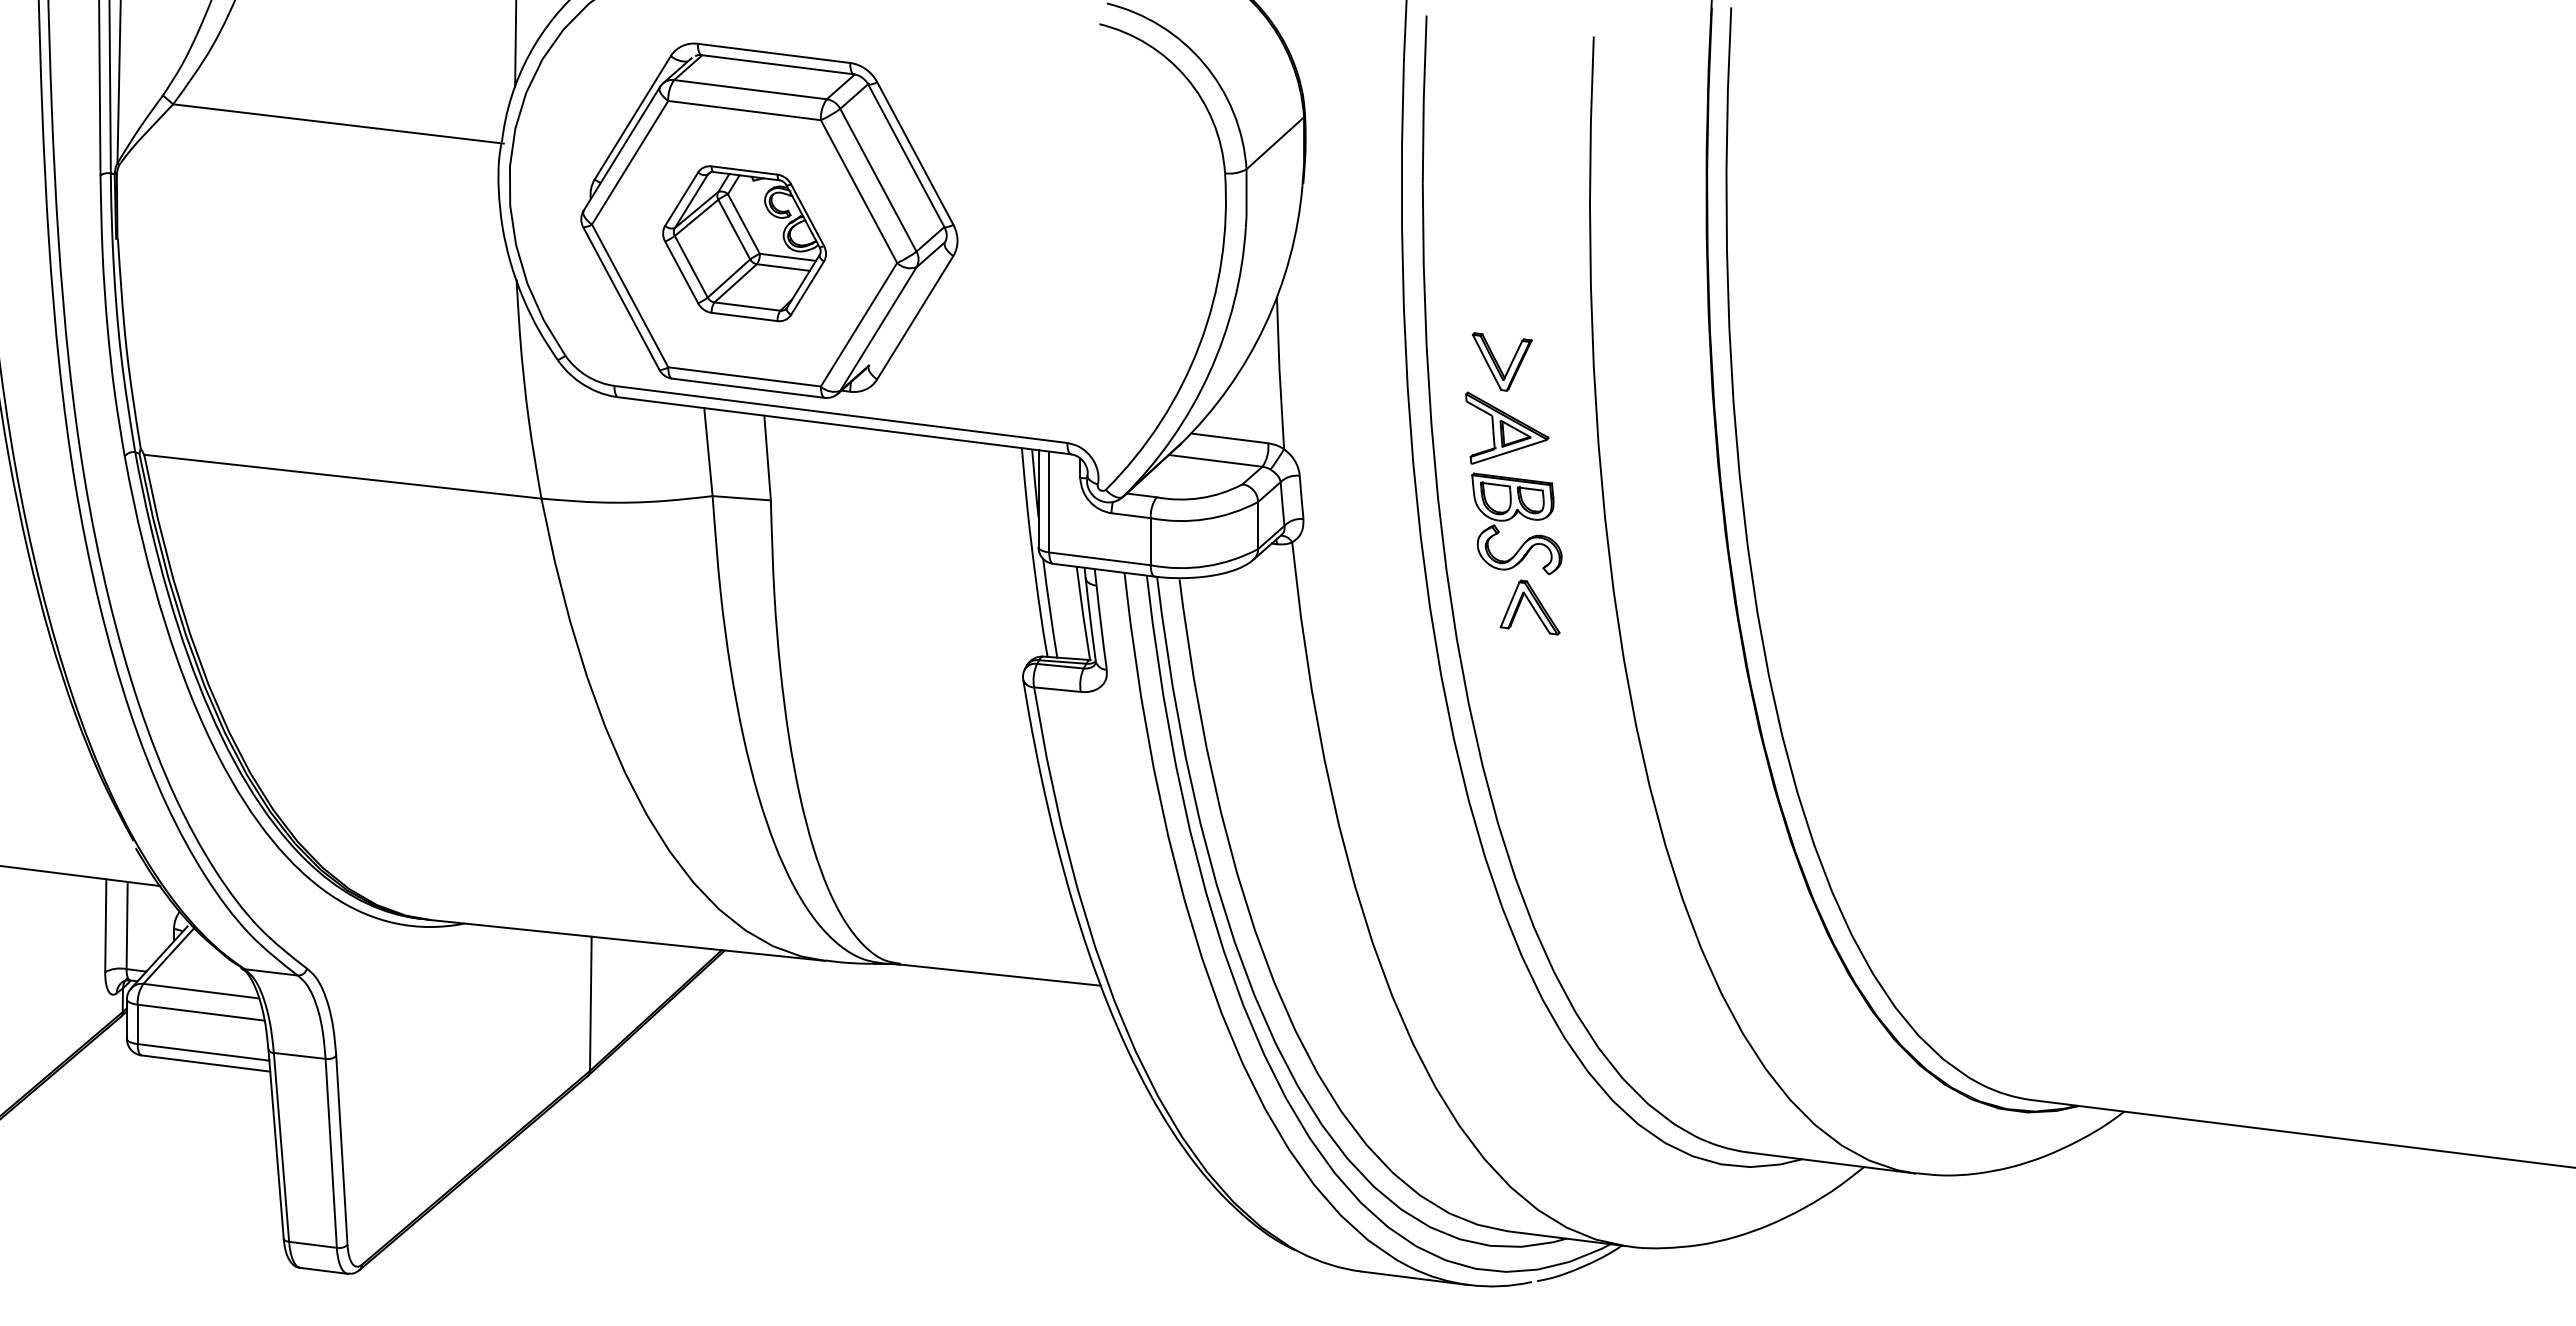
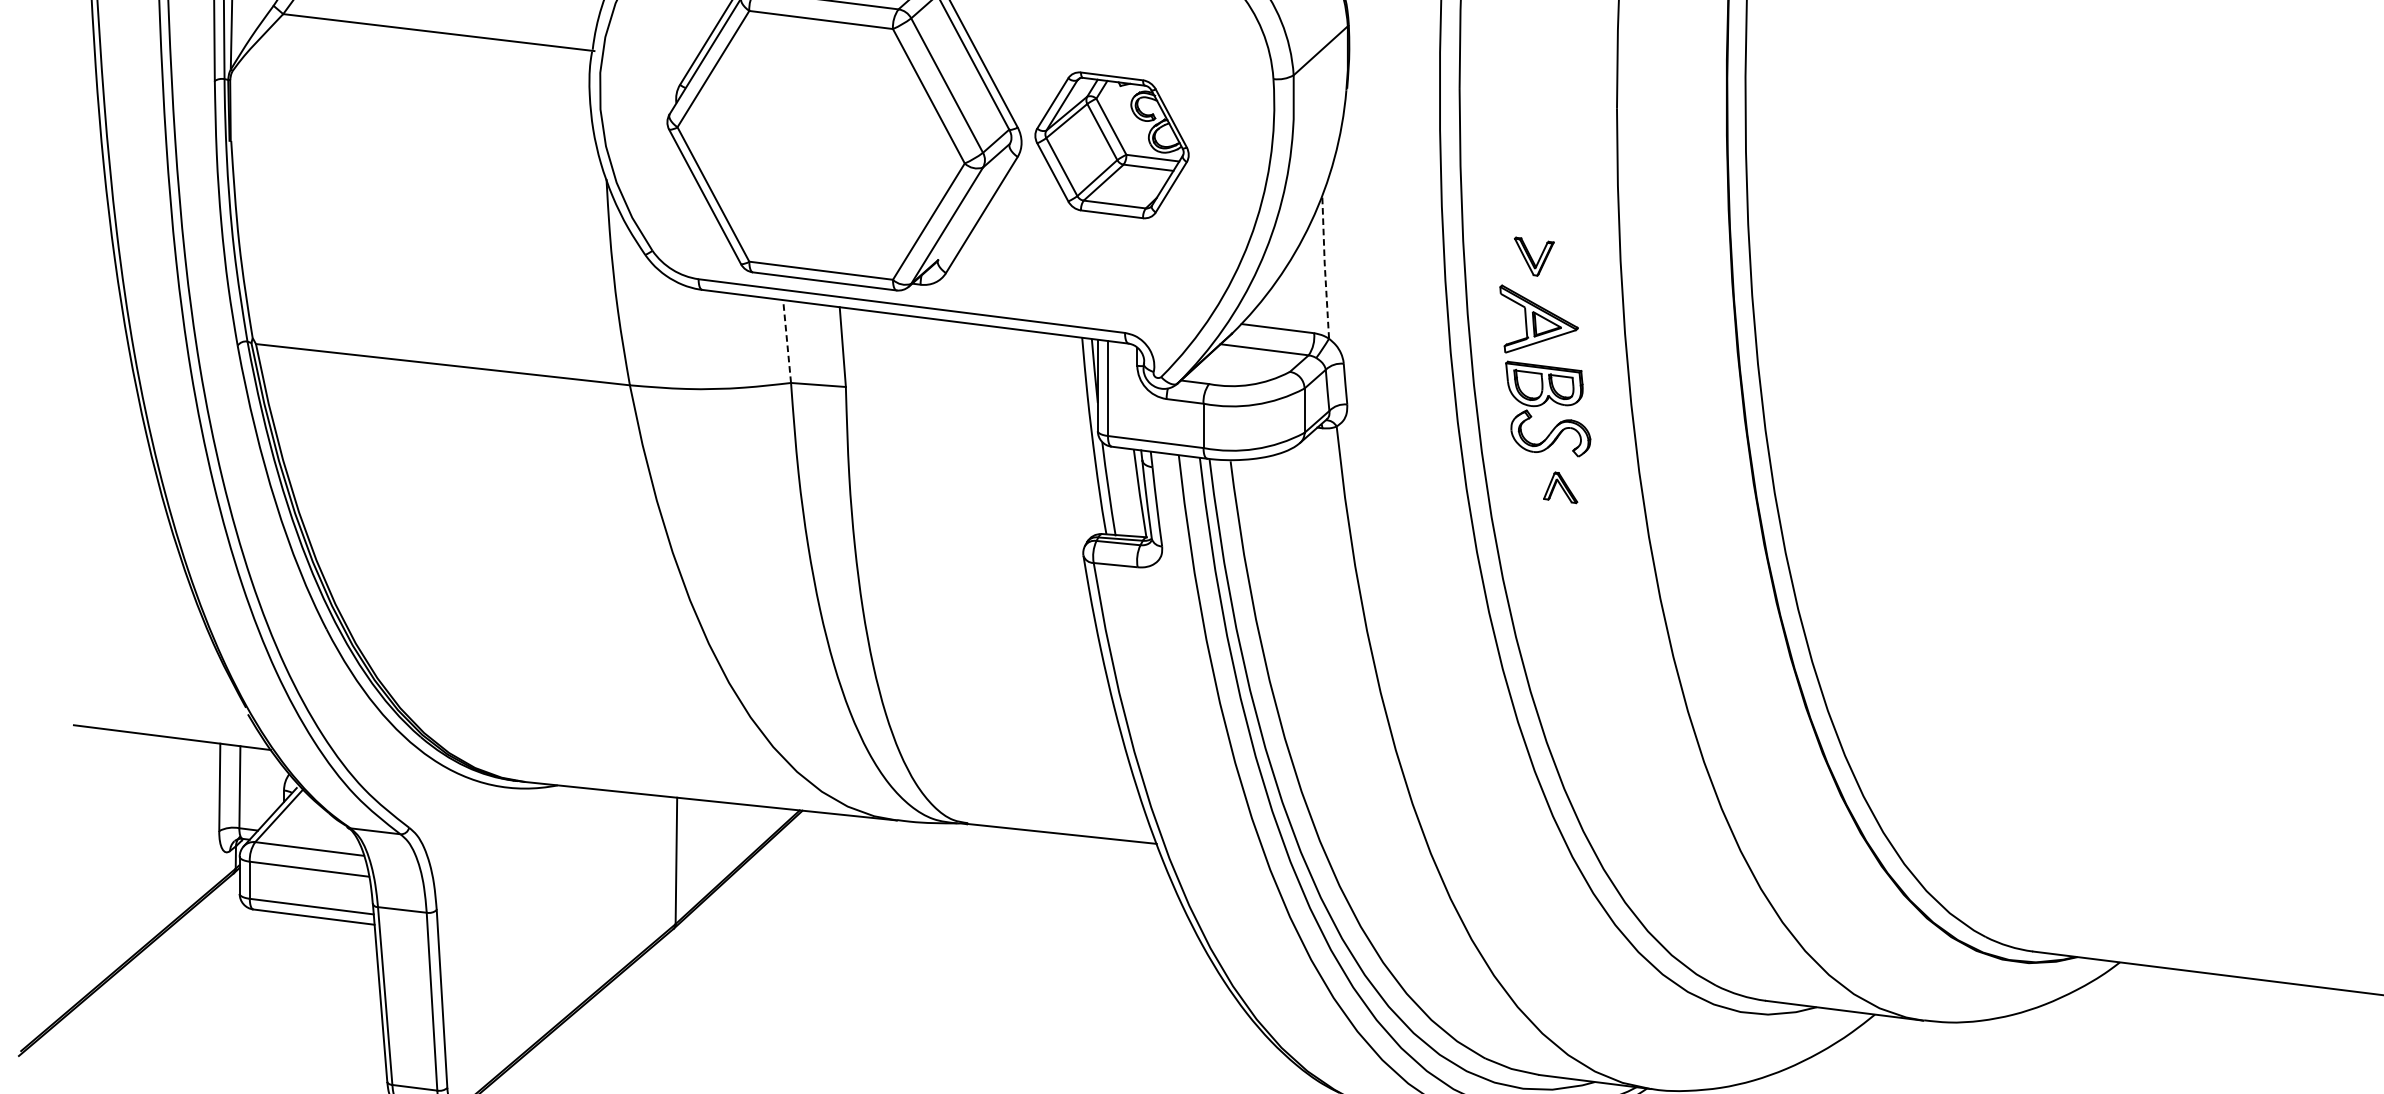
part: (744, 243) -> (1111, 145), moved
part: (1501, 361) -> (1533, 256), size x0.7
line: (1279, 372) -> (1324, 266), solid -> dashed
line: (708, 451) -> (787, 340), solid -> dashed
part: (1529, 607) -> (1560, 487), size x0.6

